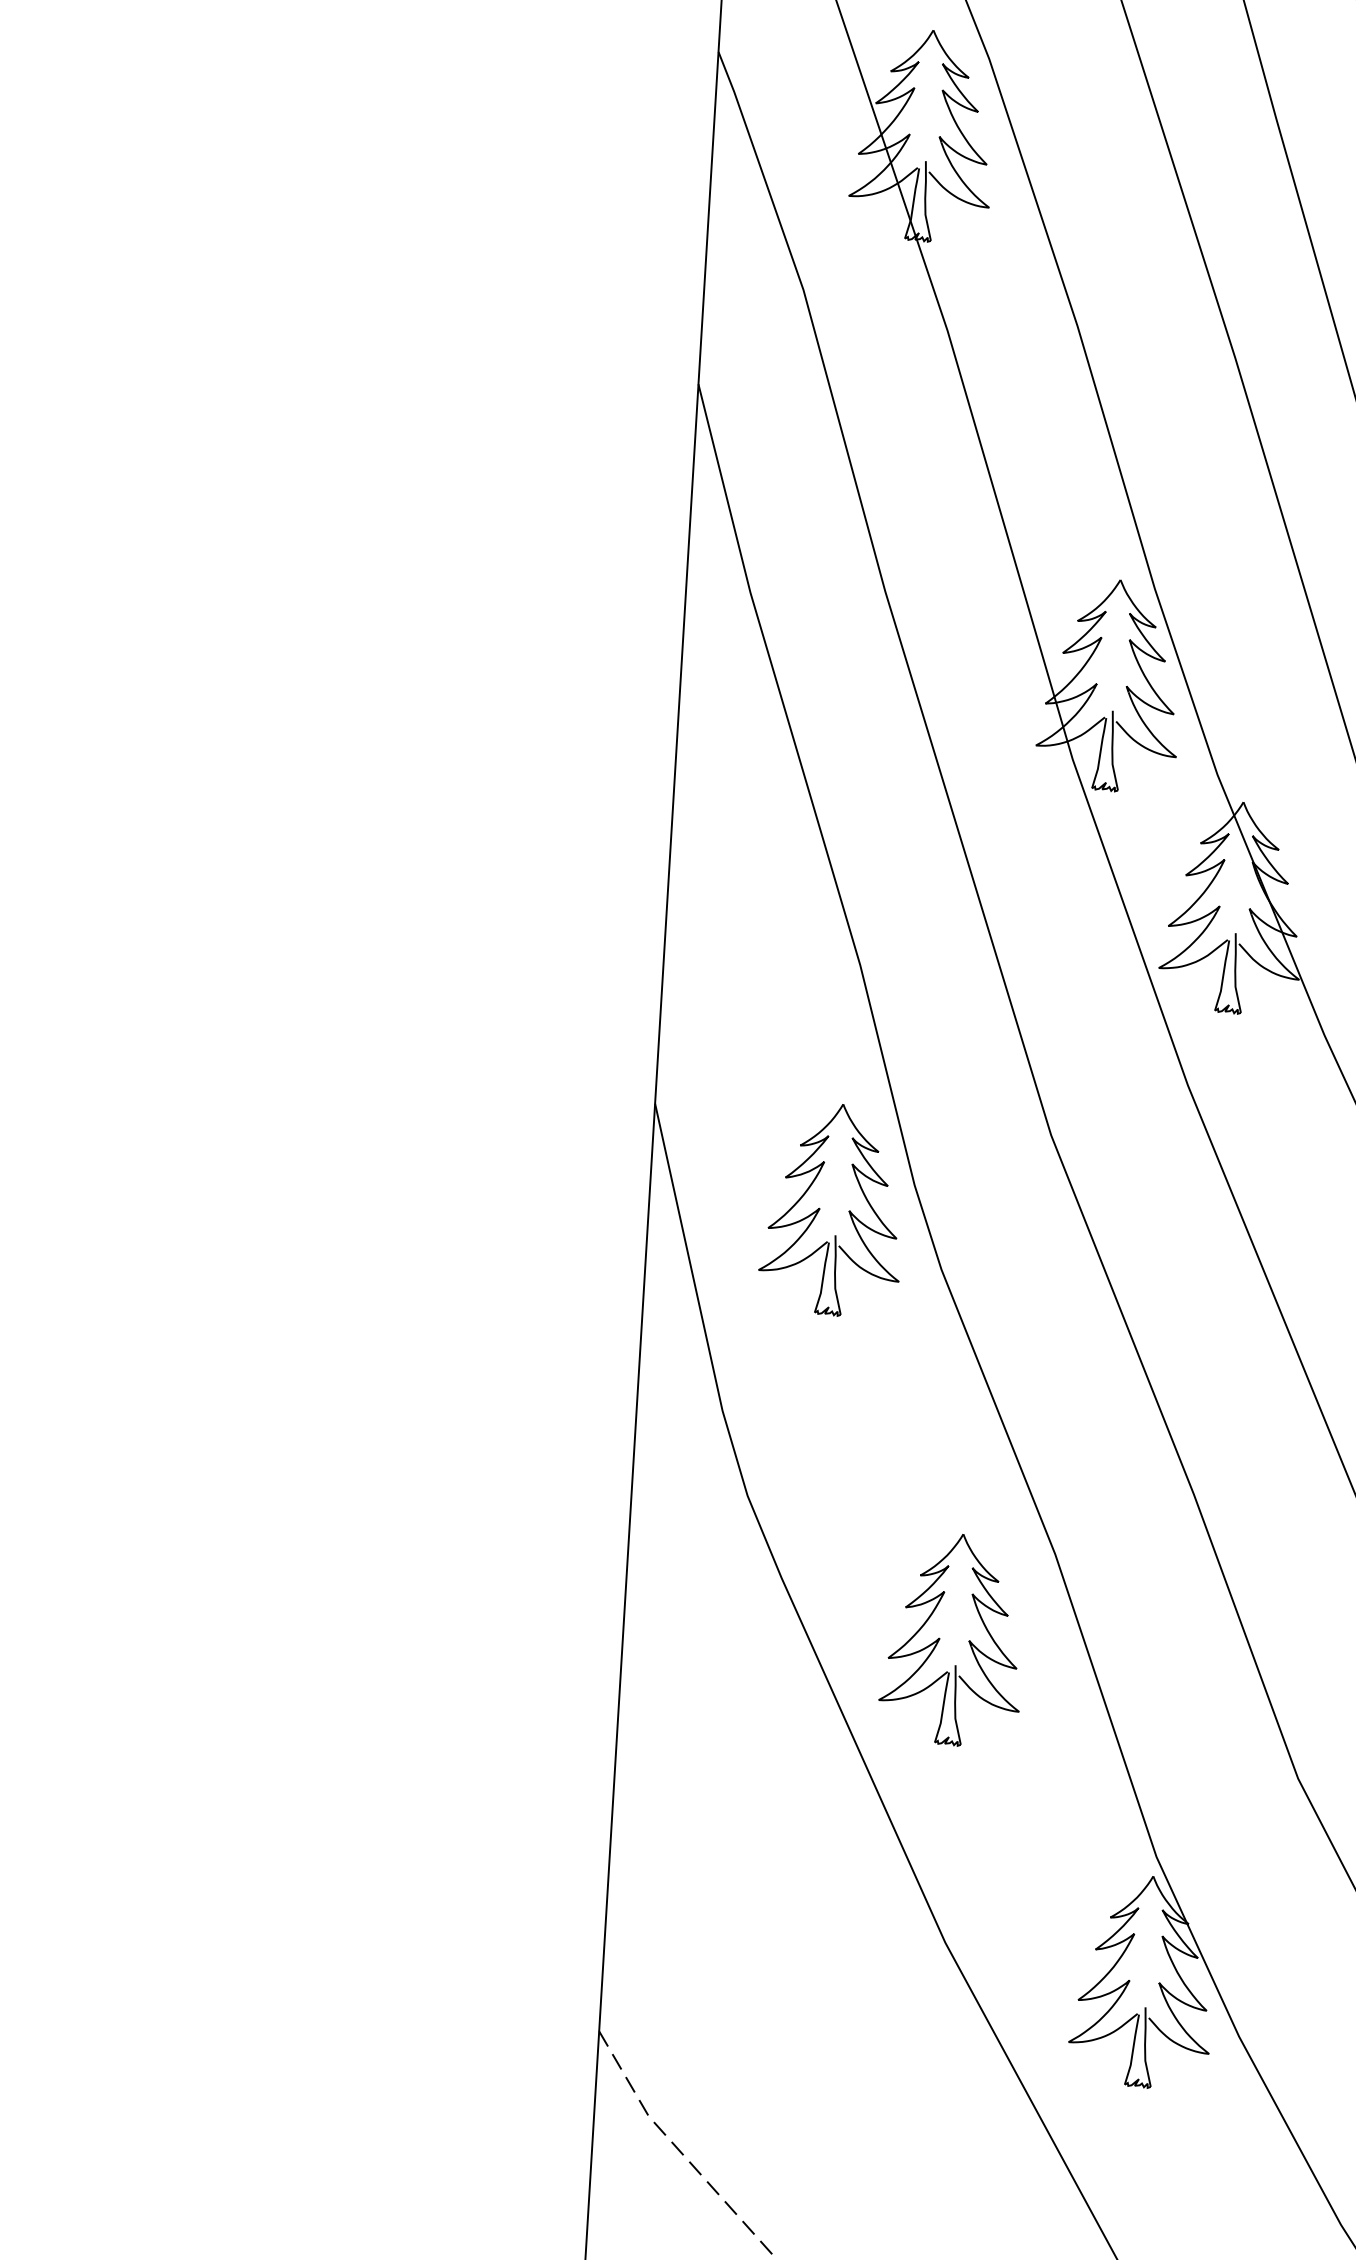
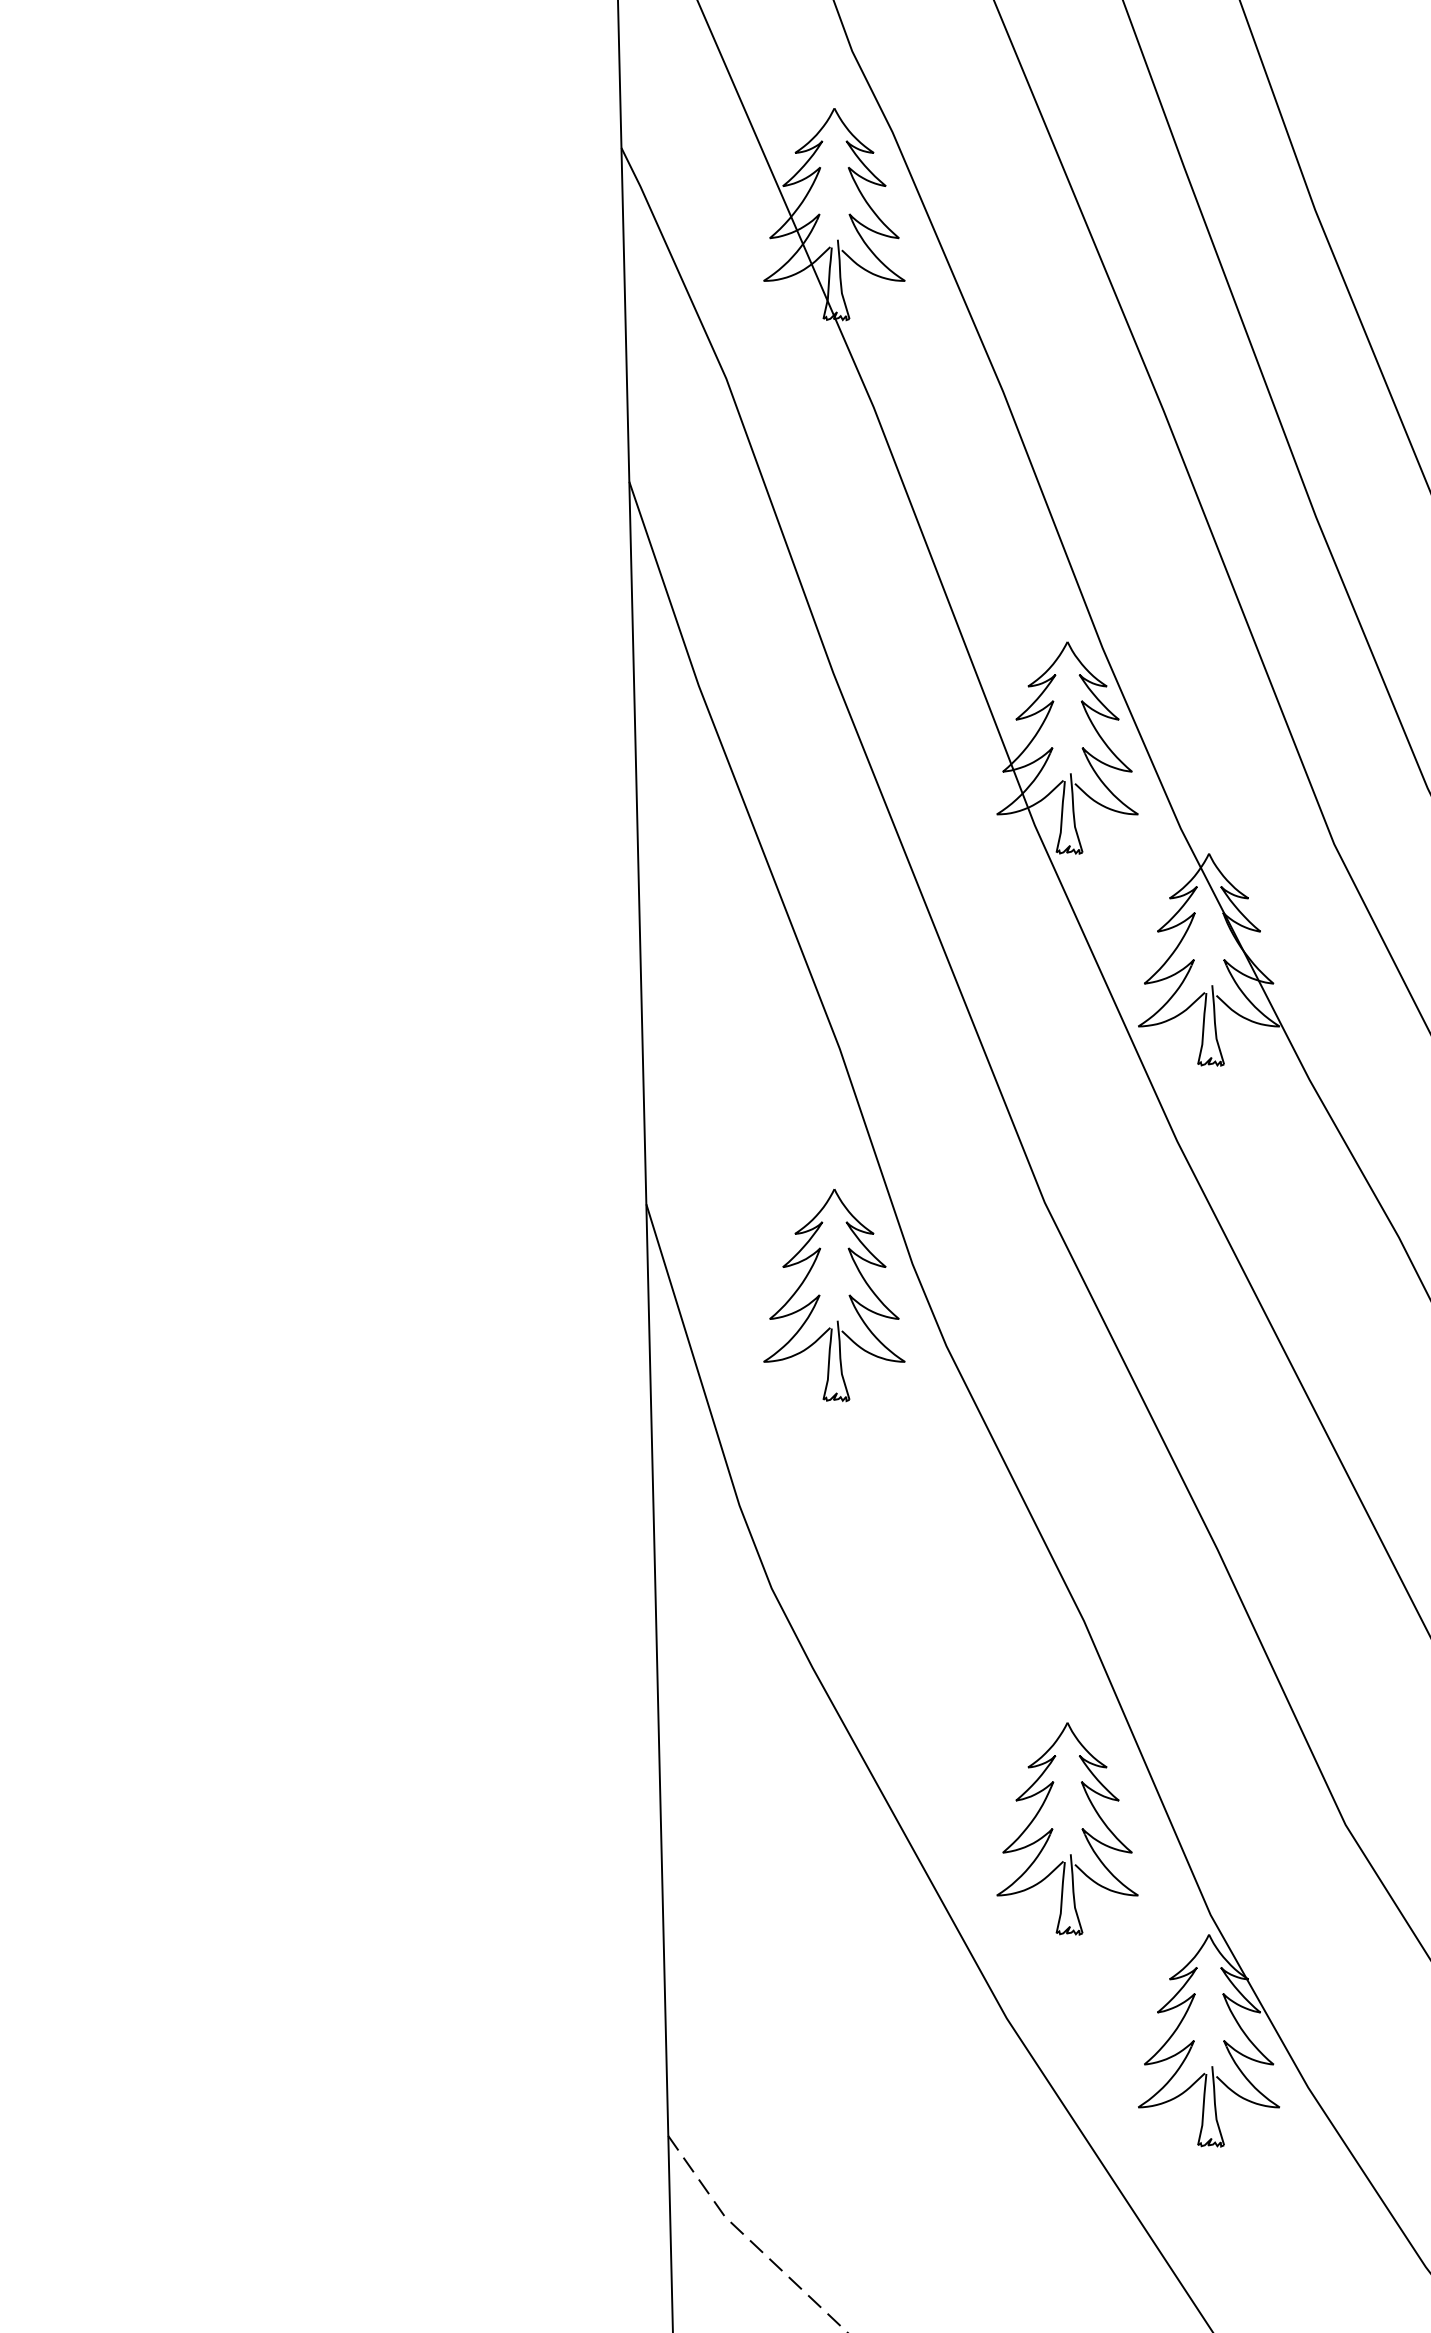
part: (940, 1639) -> (1053, 1829), moved

